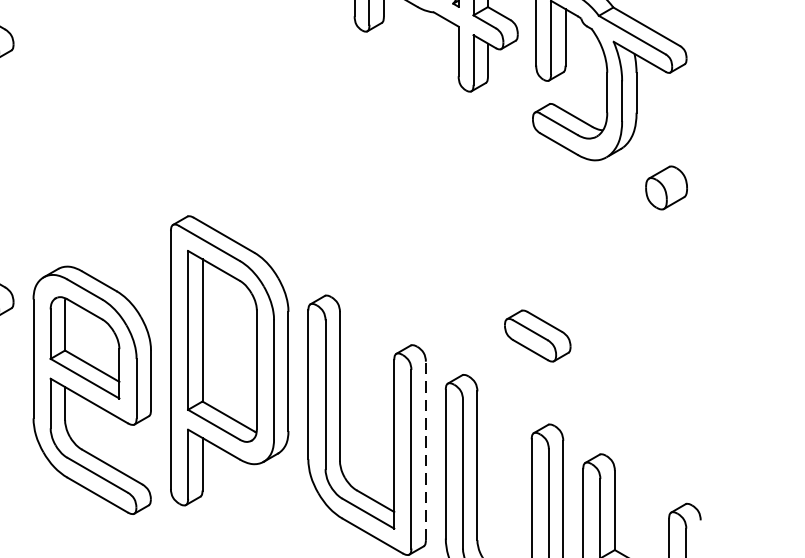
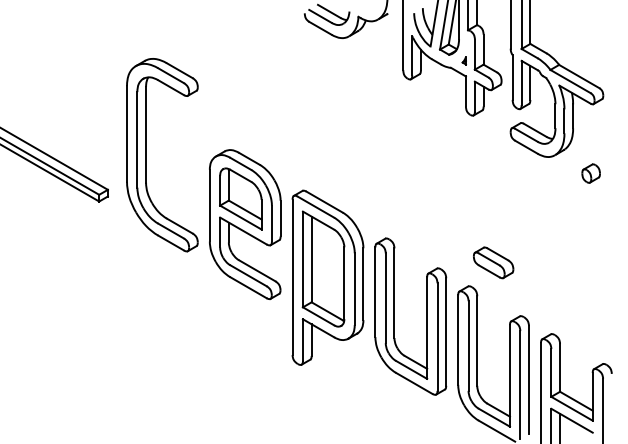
part: (665, 187) -> (590, 173), size x0.71
part: (537, 335) -> (493, 262), moved
part: (92, 390) -> (245, 224), moved
line: (426, 451) -> (446, 332), dashed -> solid

